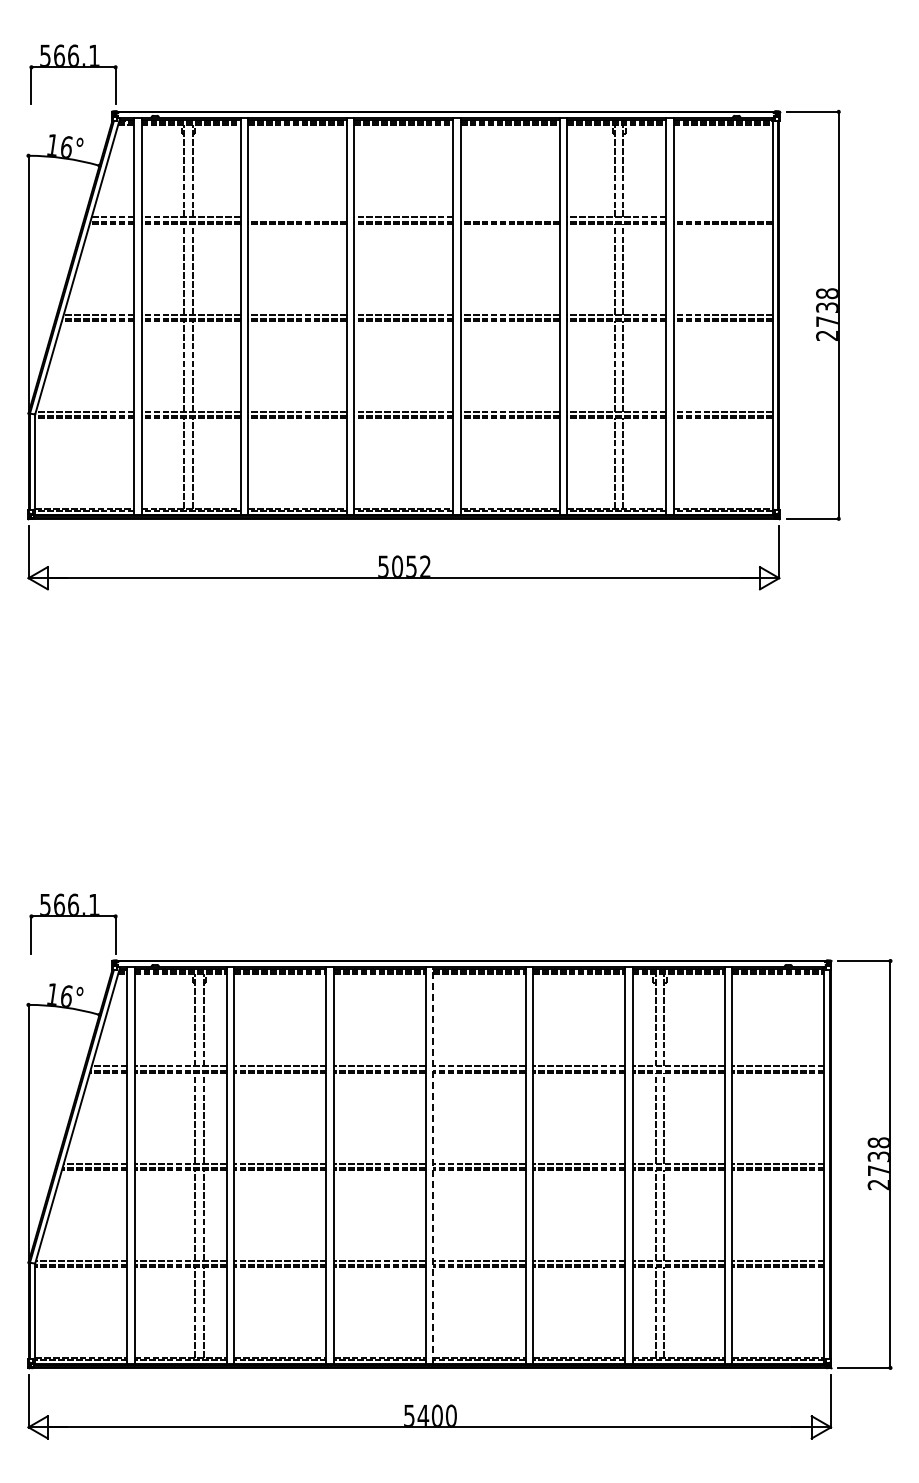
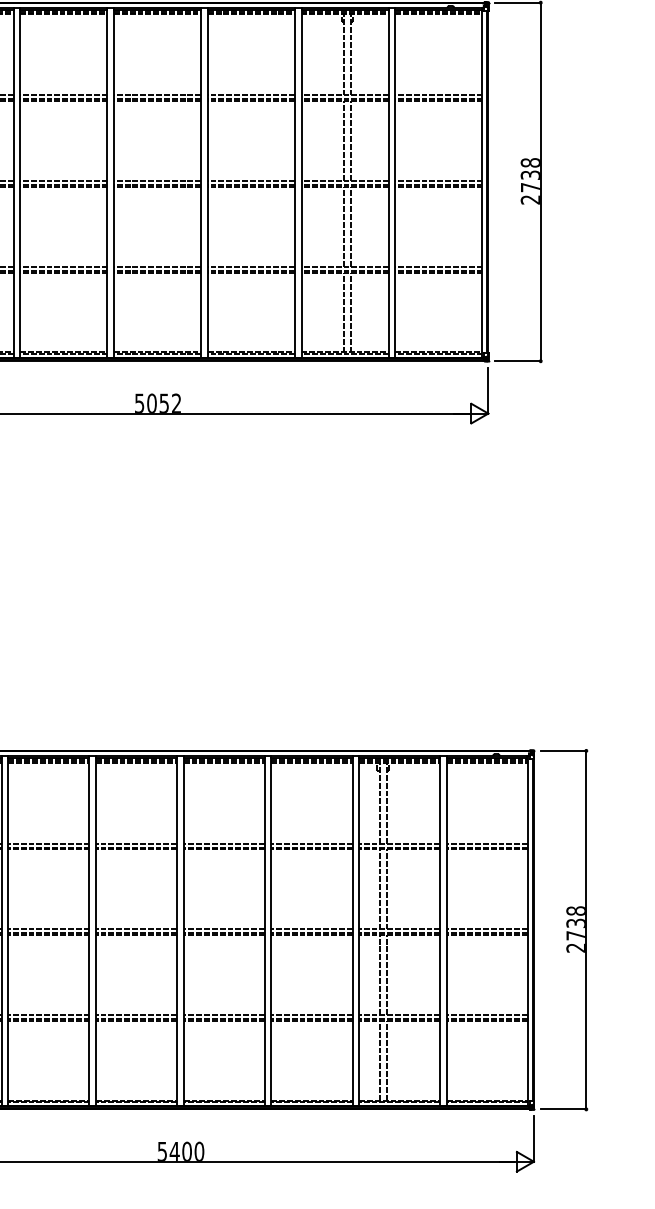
line: (297, 217) -> (63, 95), added
line: (509, 217) -> (250, 95), added
line: (722, 217) -> (438, 95), added
line: (433, 1165) -> (183, 931), dashed -> solid

